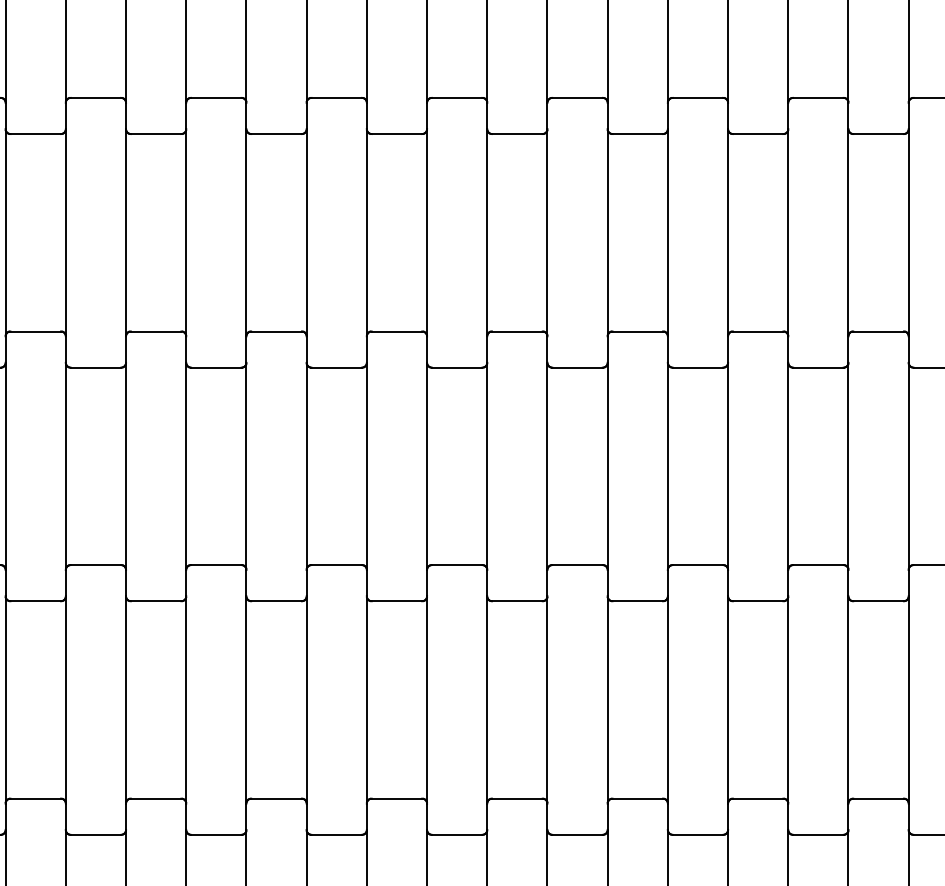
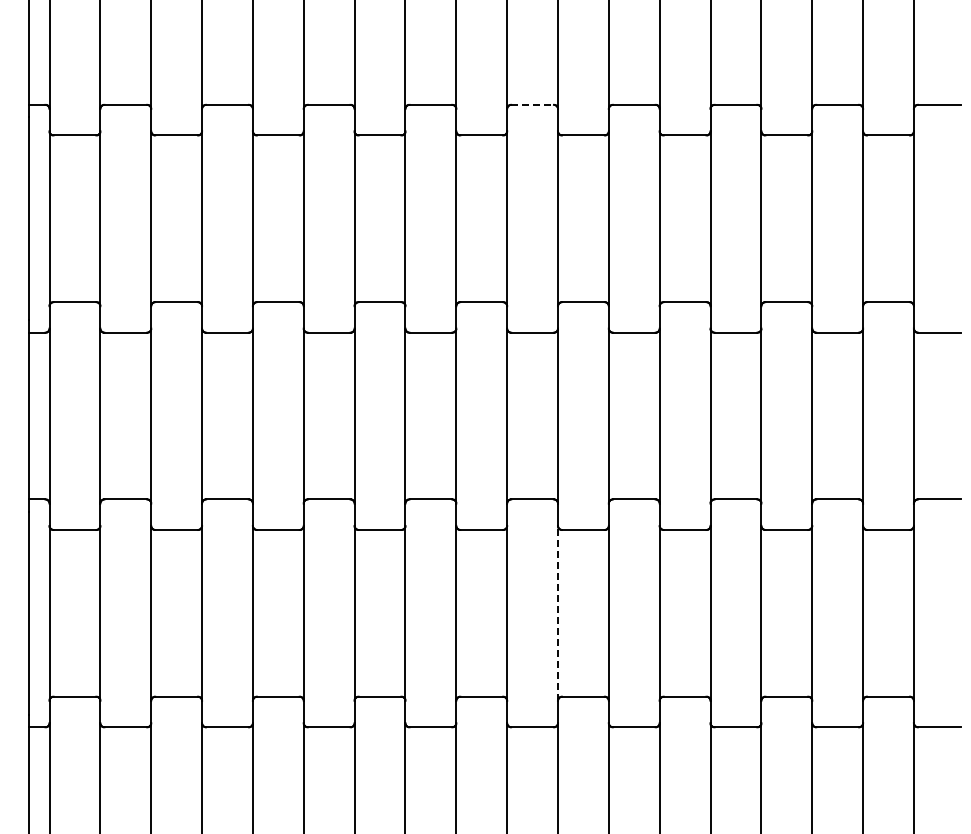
line: (578, 97) -> (533, 104), solid -> dashed
line: (608, 698) -> (558, 612), solid -> dashed

